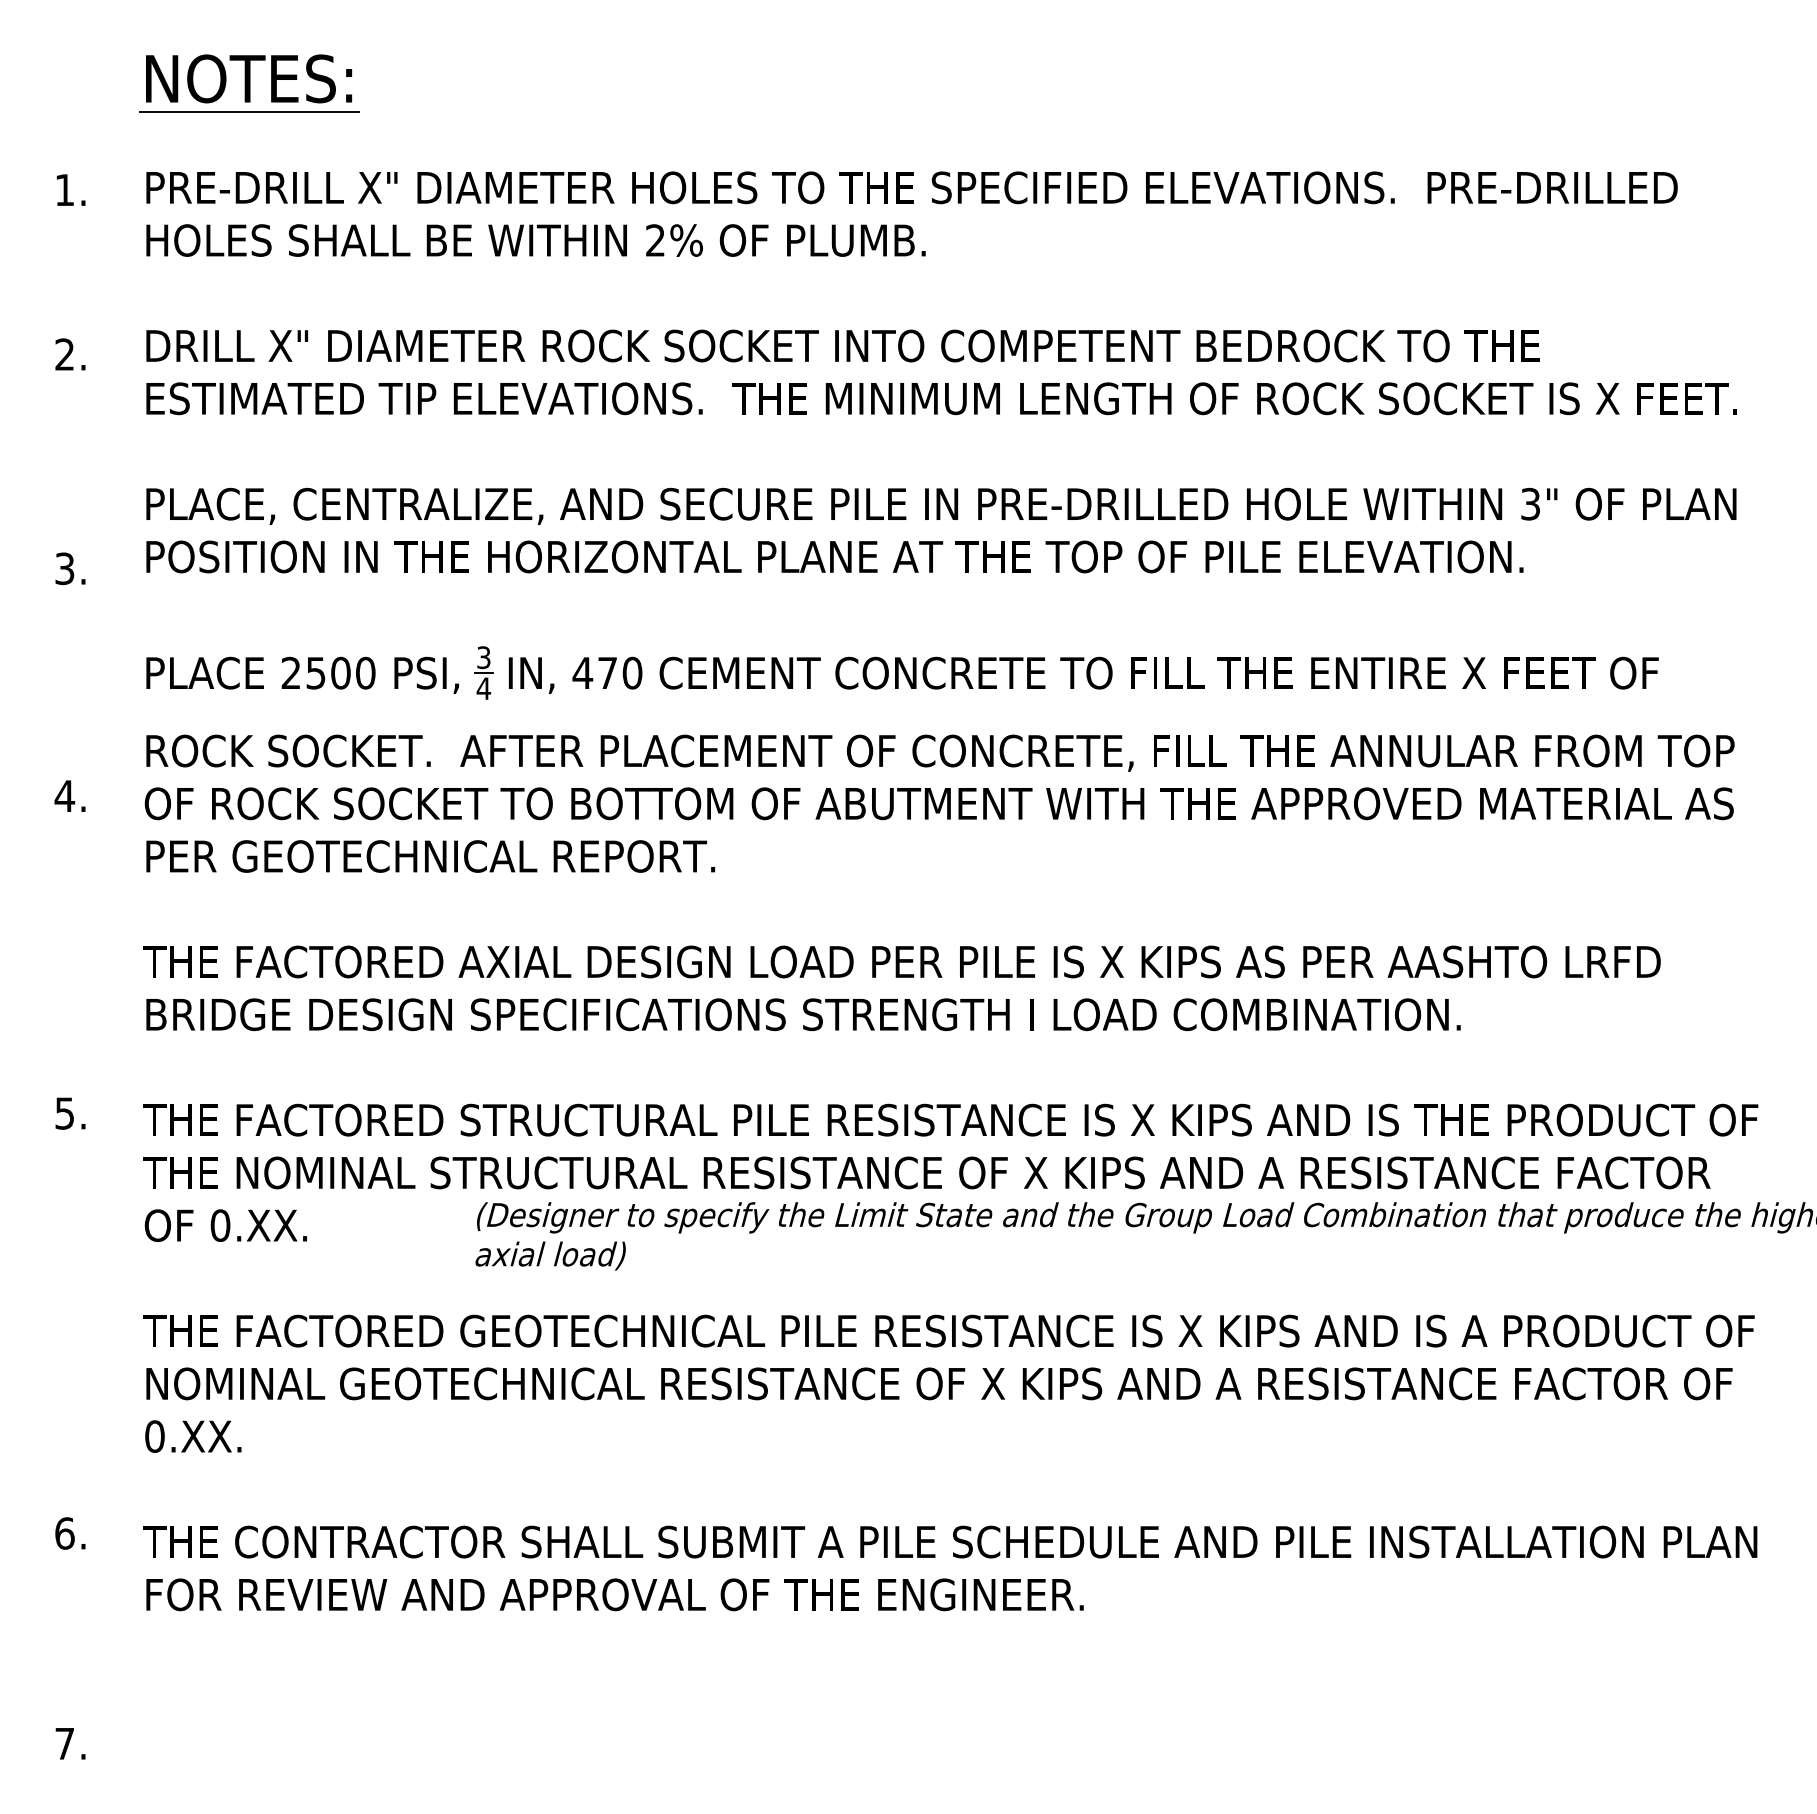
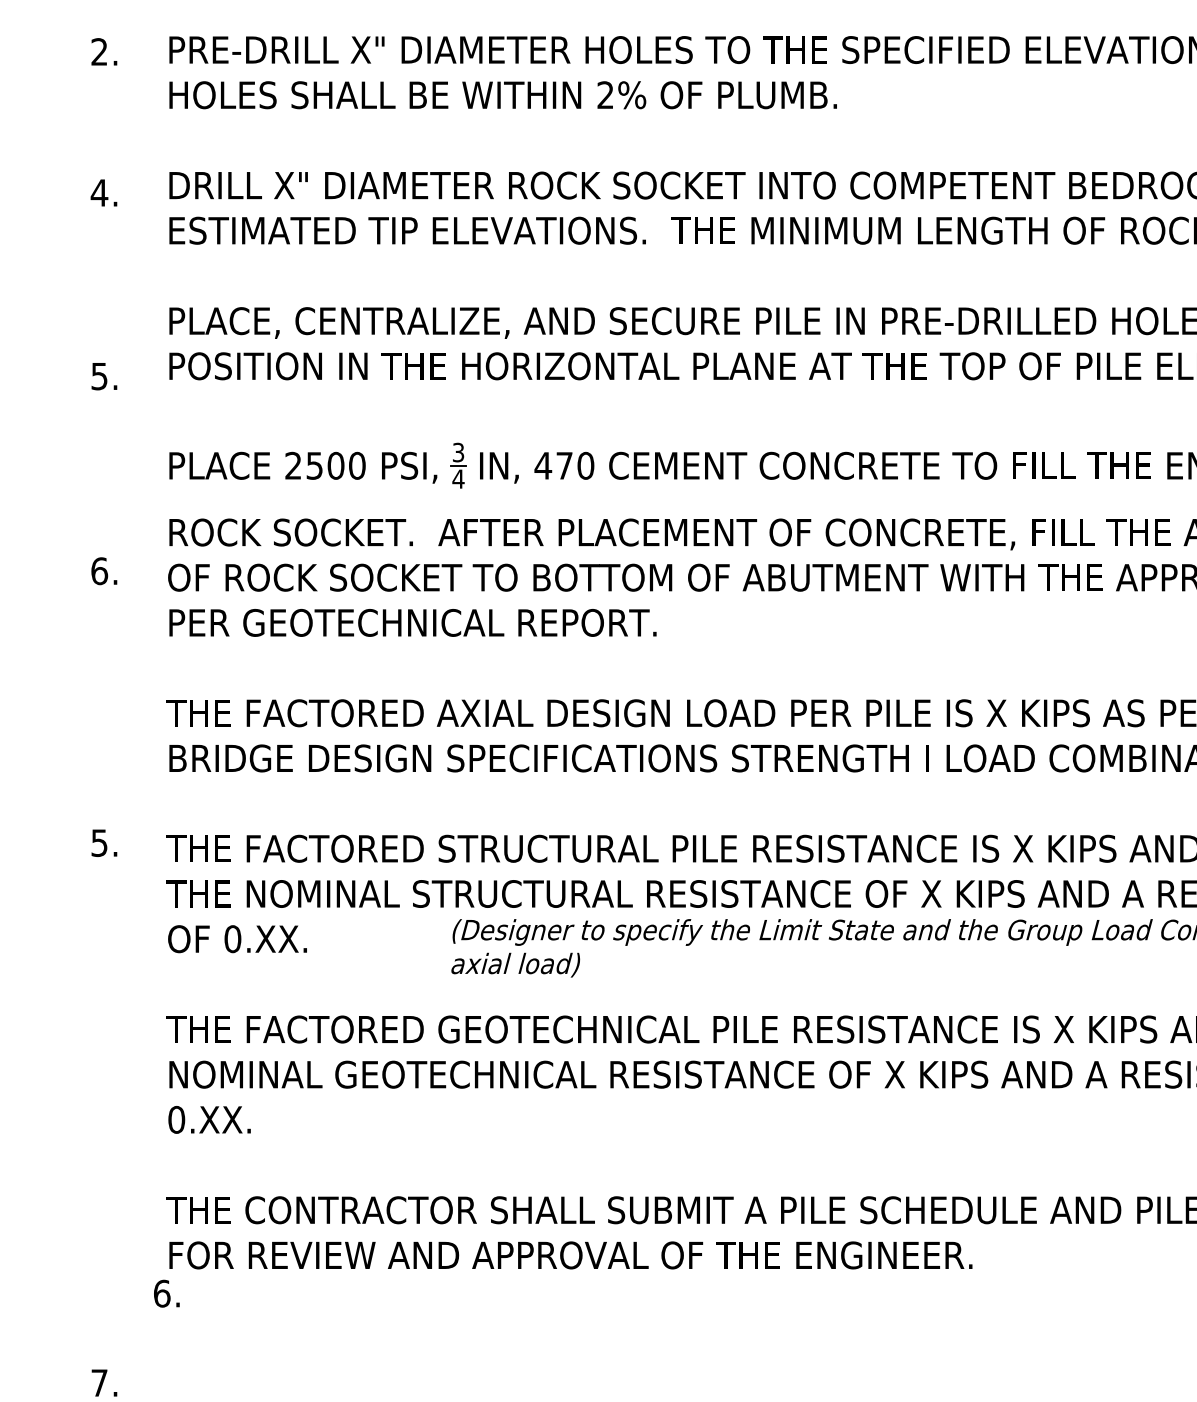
text: (64, 189) -> (99, 51), 1. -> 2.
text: (64, 354) -> (99, 192), 2. -> 4.
text: (65, 568) -> (100, 376), 3. -> 5.
text: (64, 795) -> (99, 570), 4. -> 6.
text: (70, 1533) -> (166, 1293), moved

